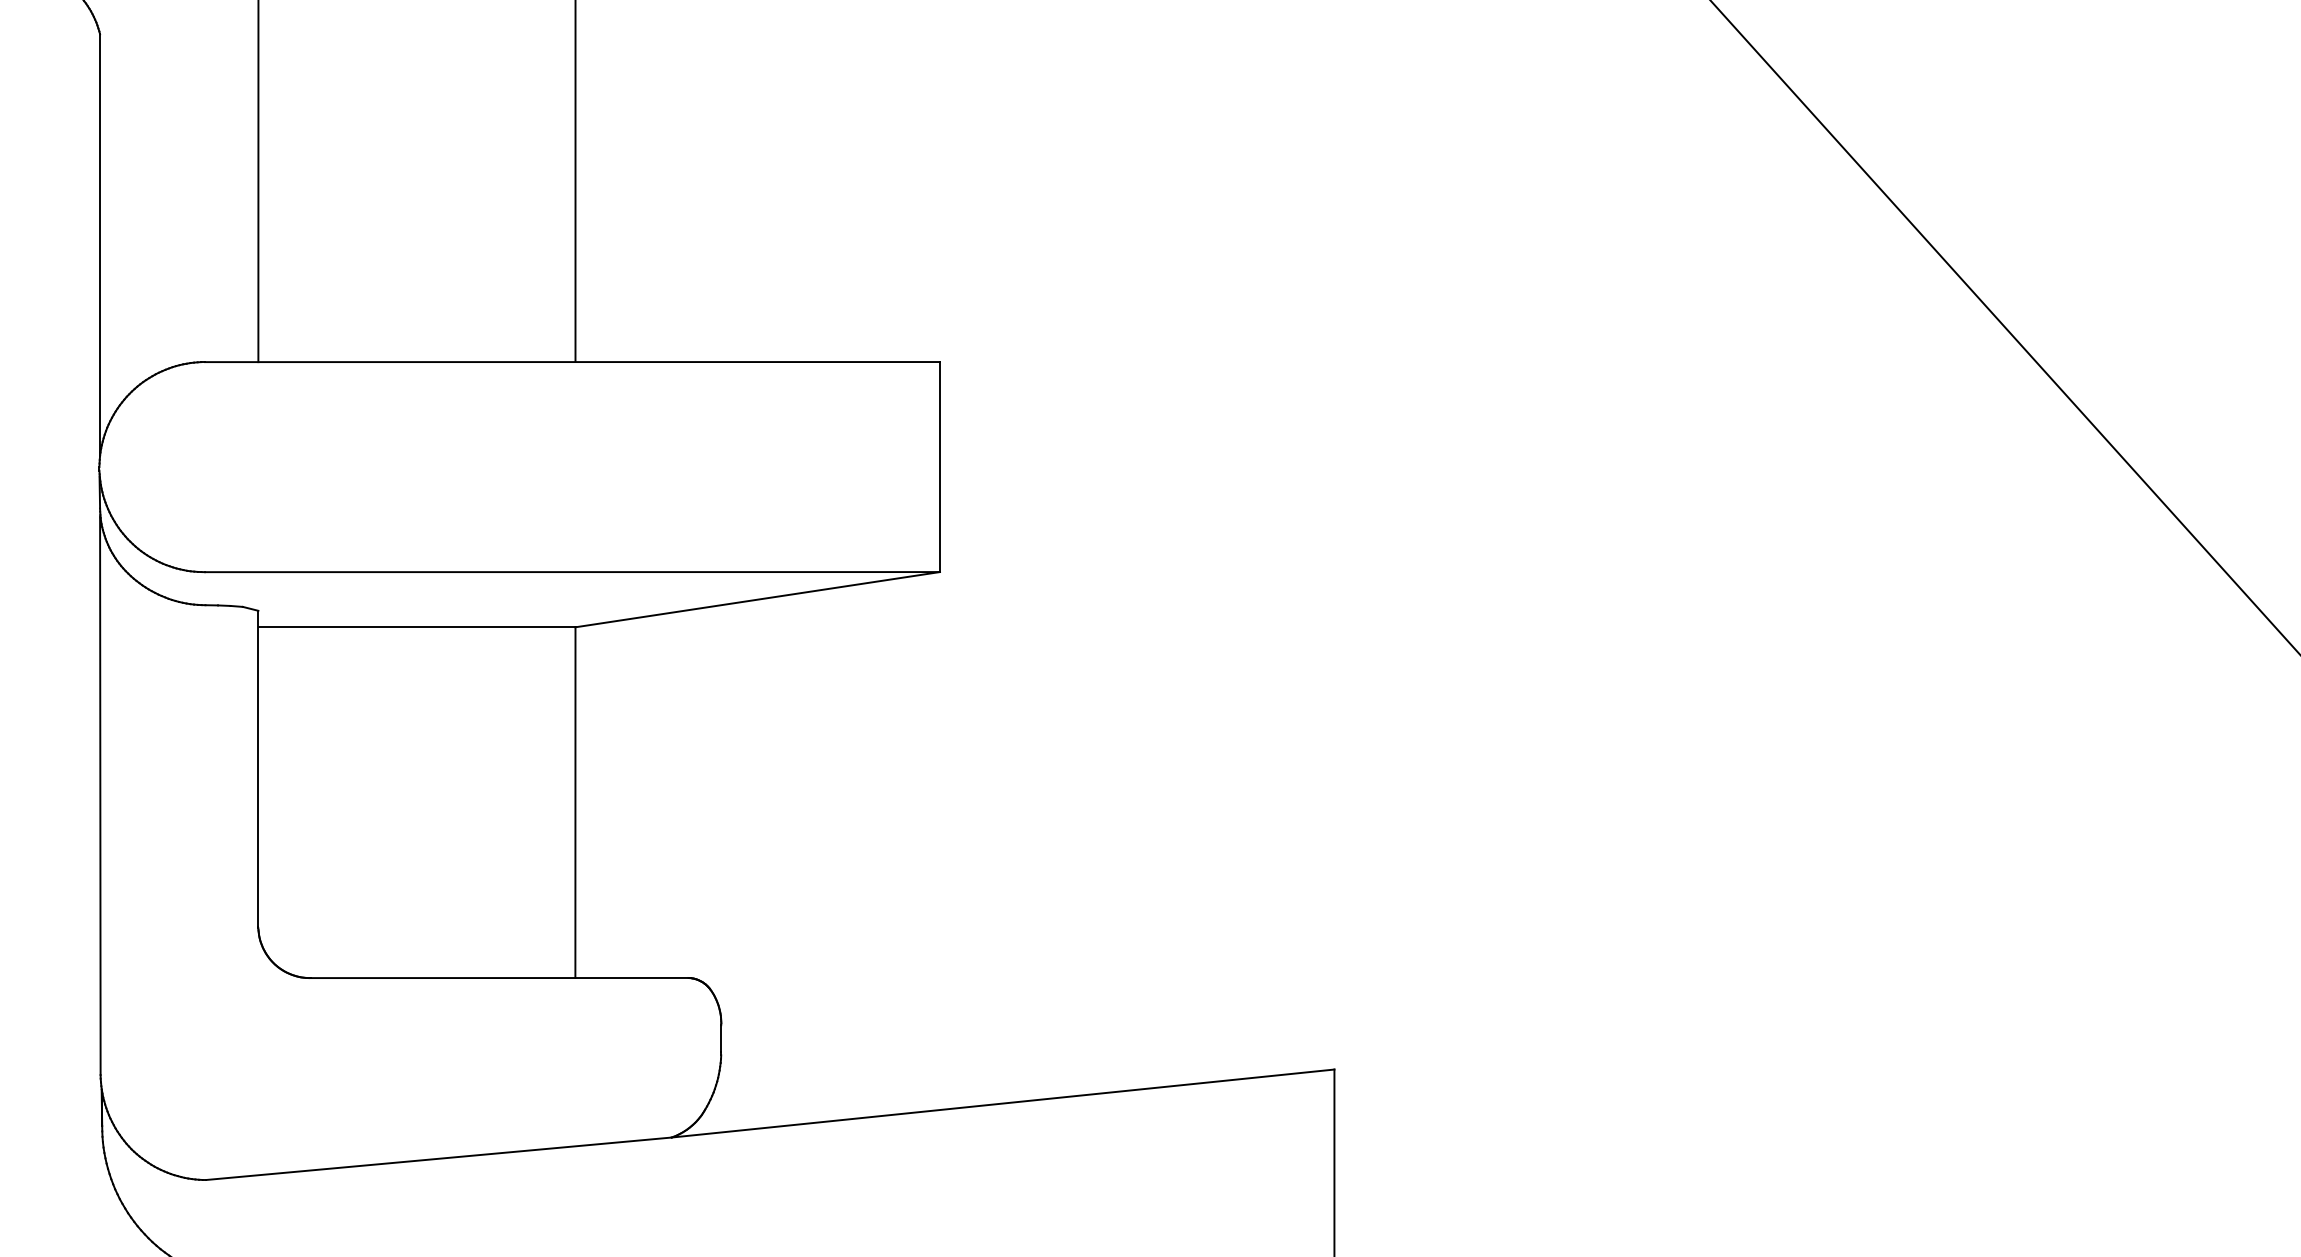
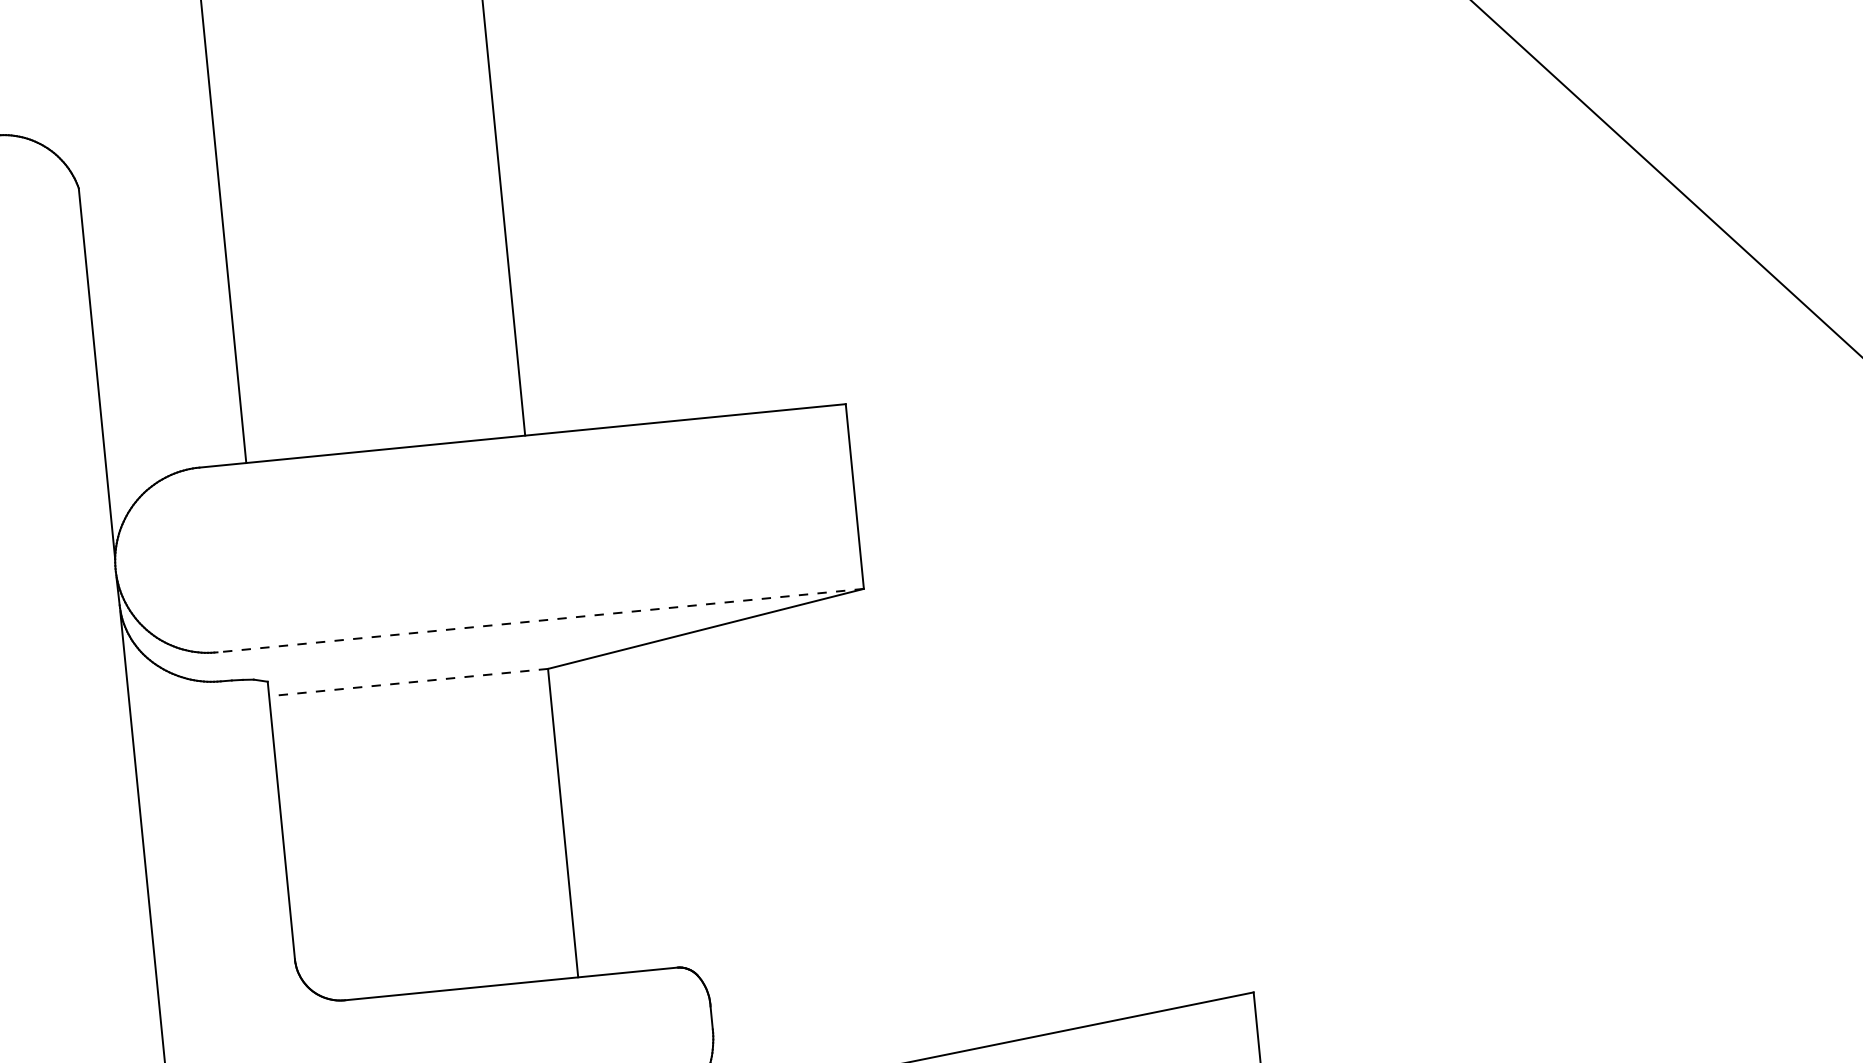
line: (572, 572) -> (540, 620), solid -> dashed
line: (416, 627) -> (408, 682), solid -> dashed

